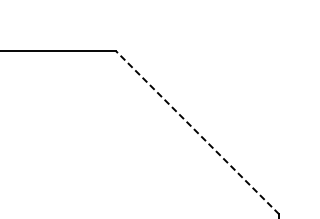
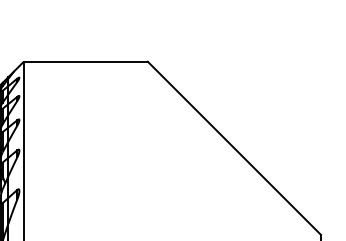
line: (197, 132) -> (234, 147), dashed -> solid

